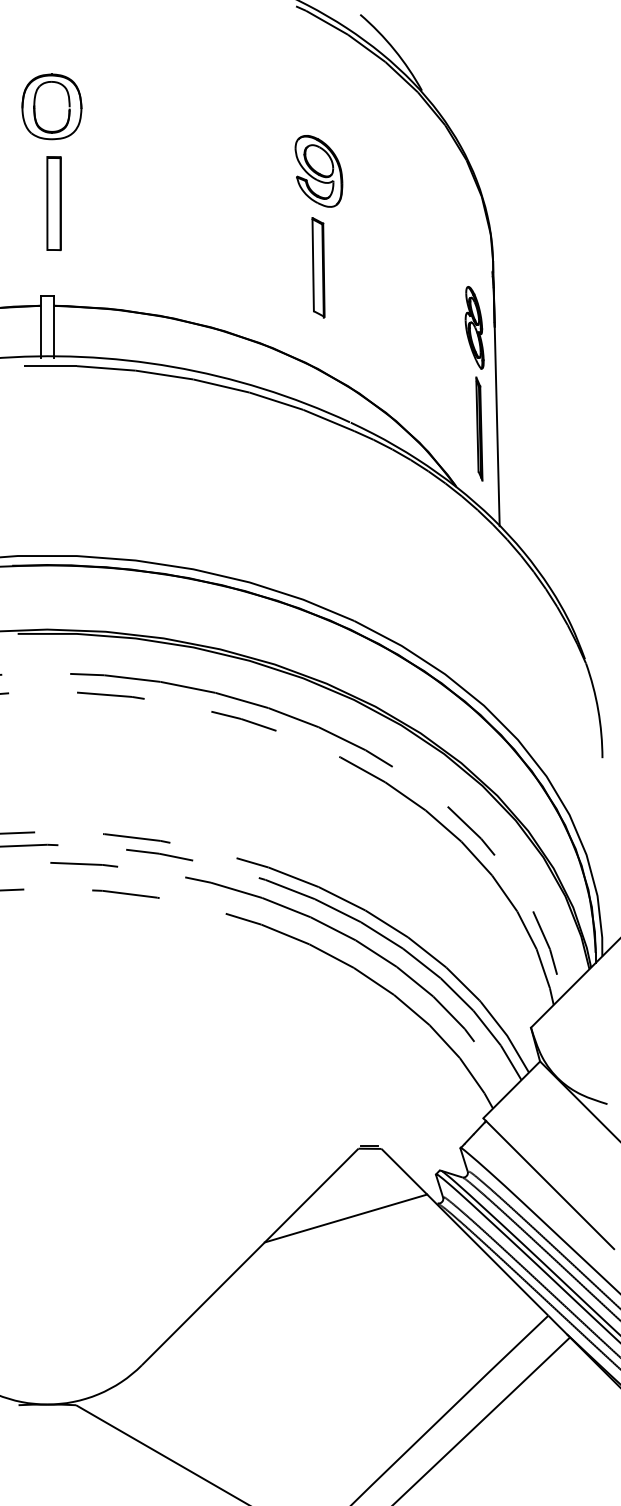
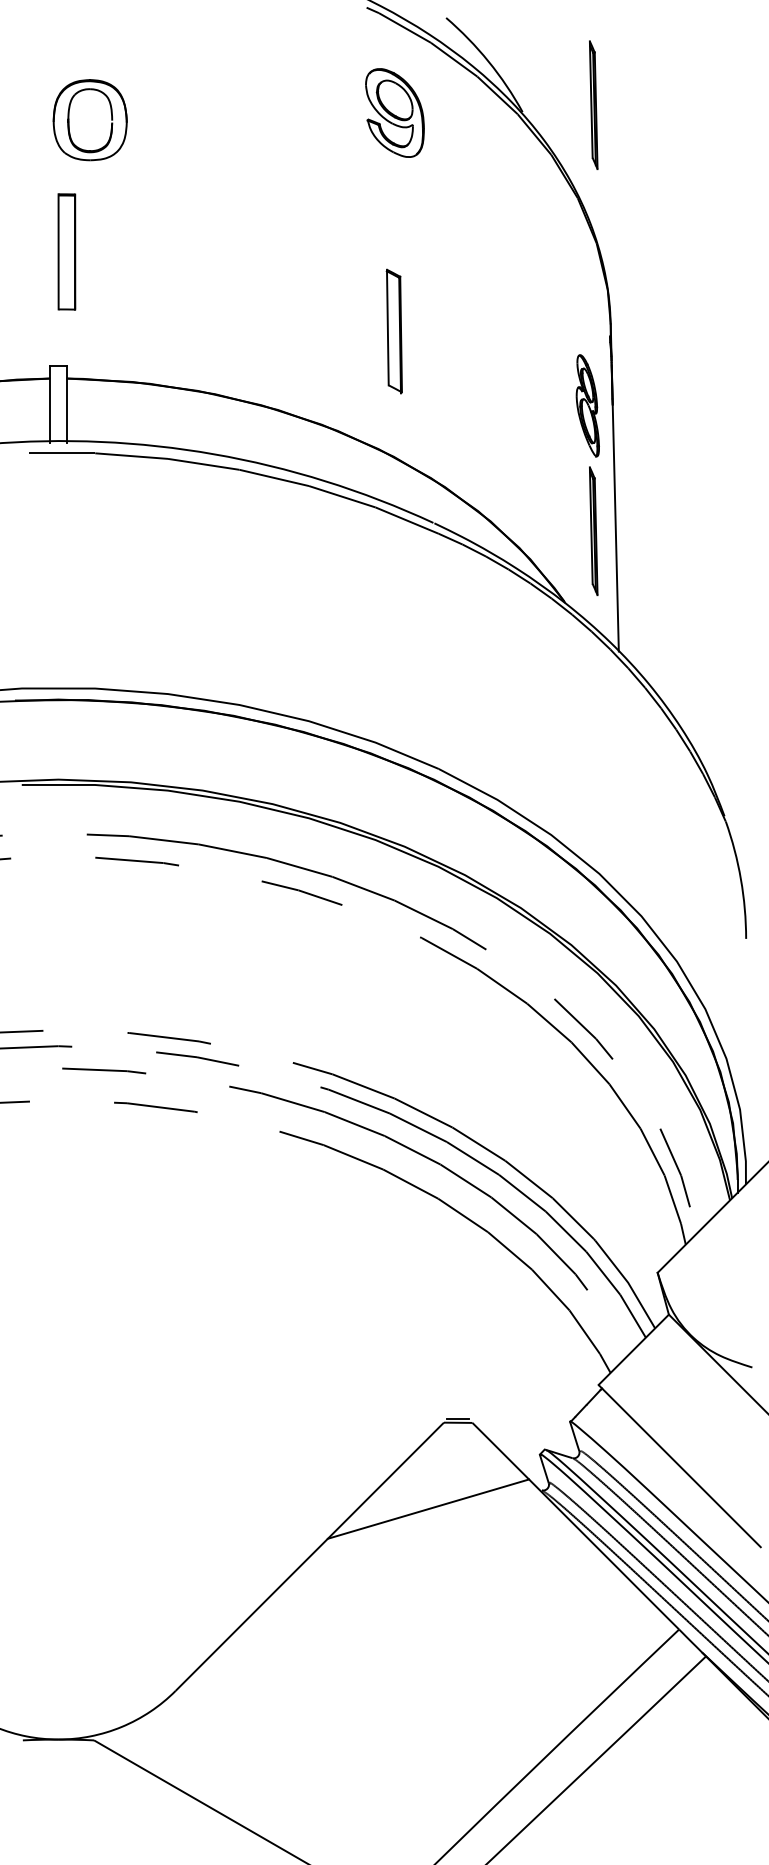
part: (479, 85) -> (593, 105), added
part: (51, 107) -> (89, 120), moved
part: (318, 170) -> (394, 112), moved

